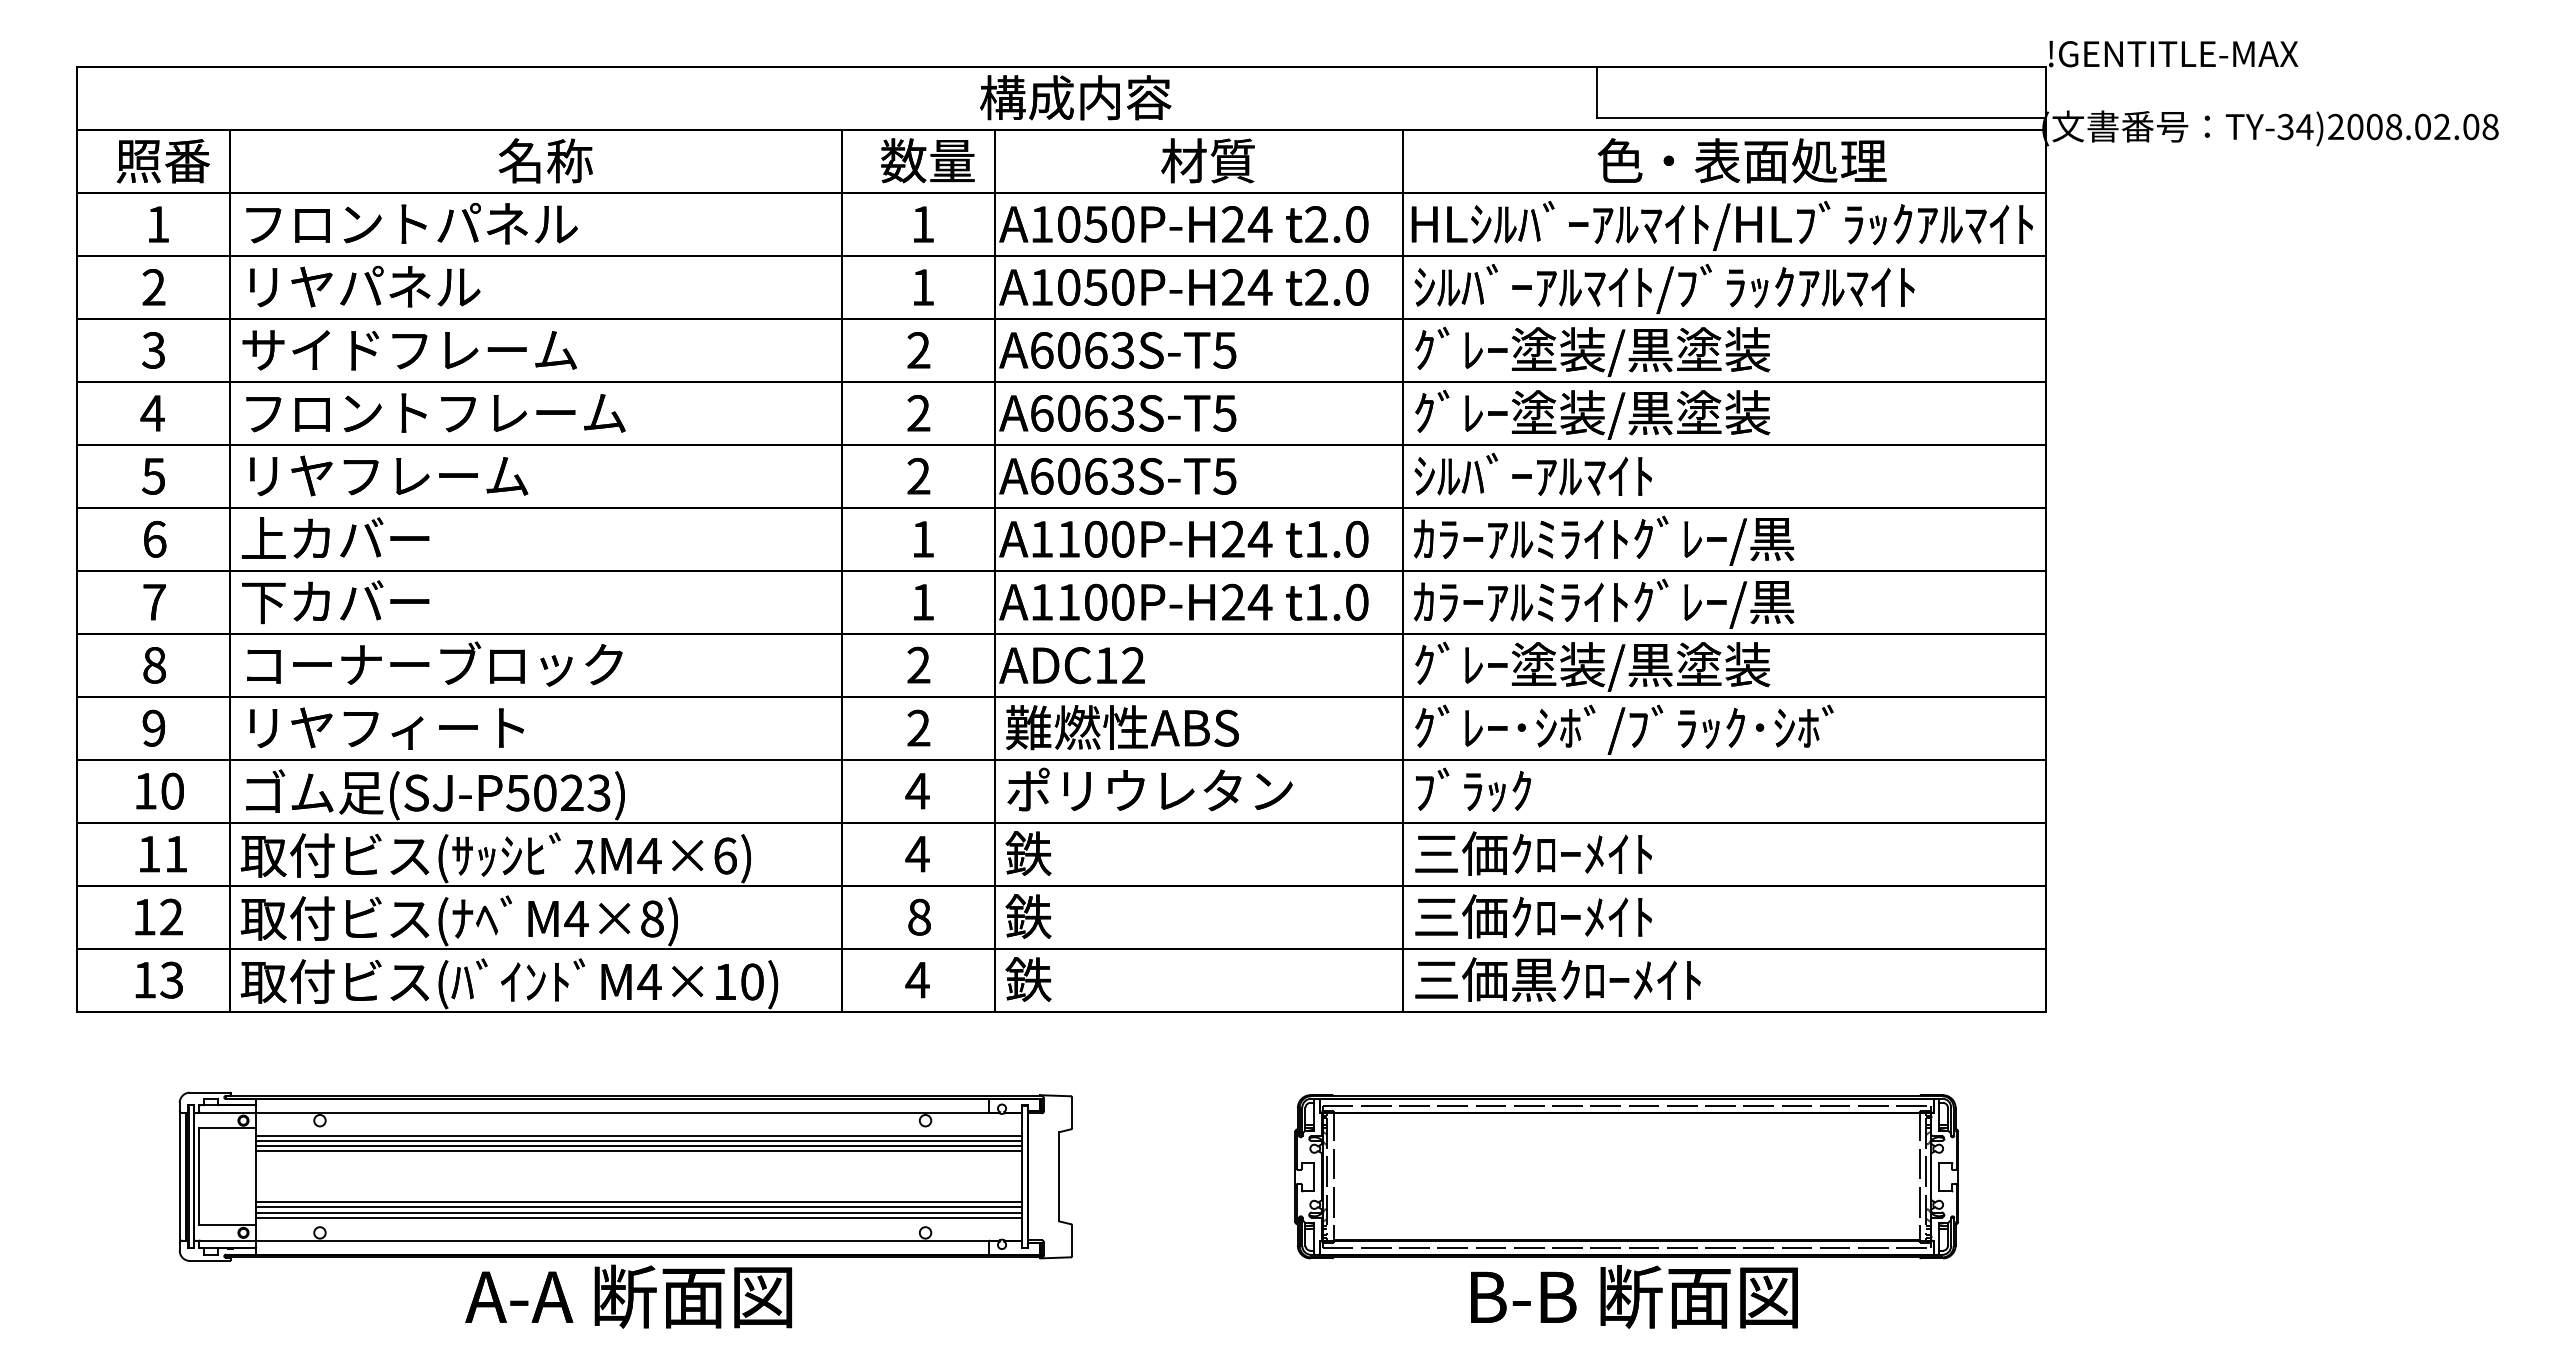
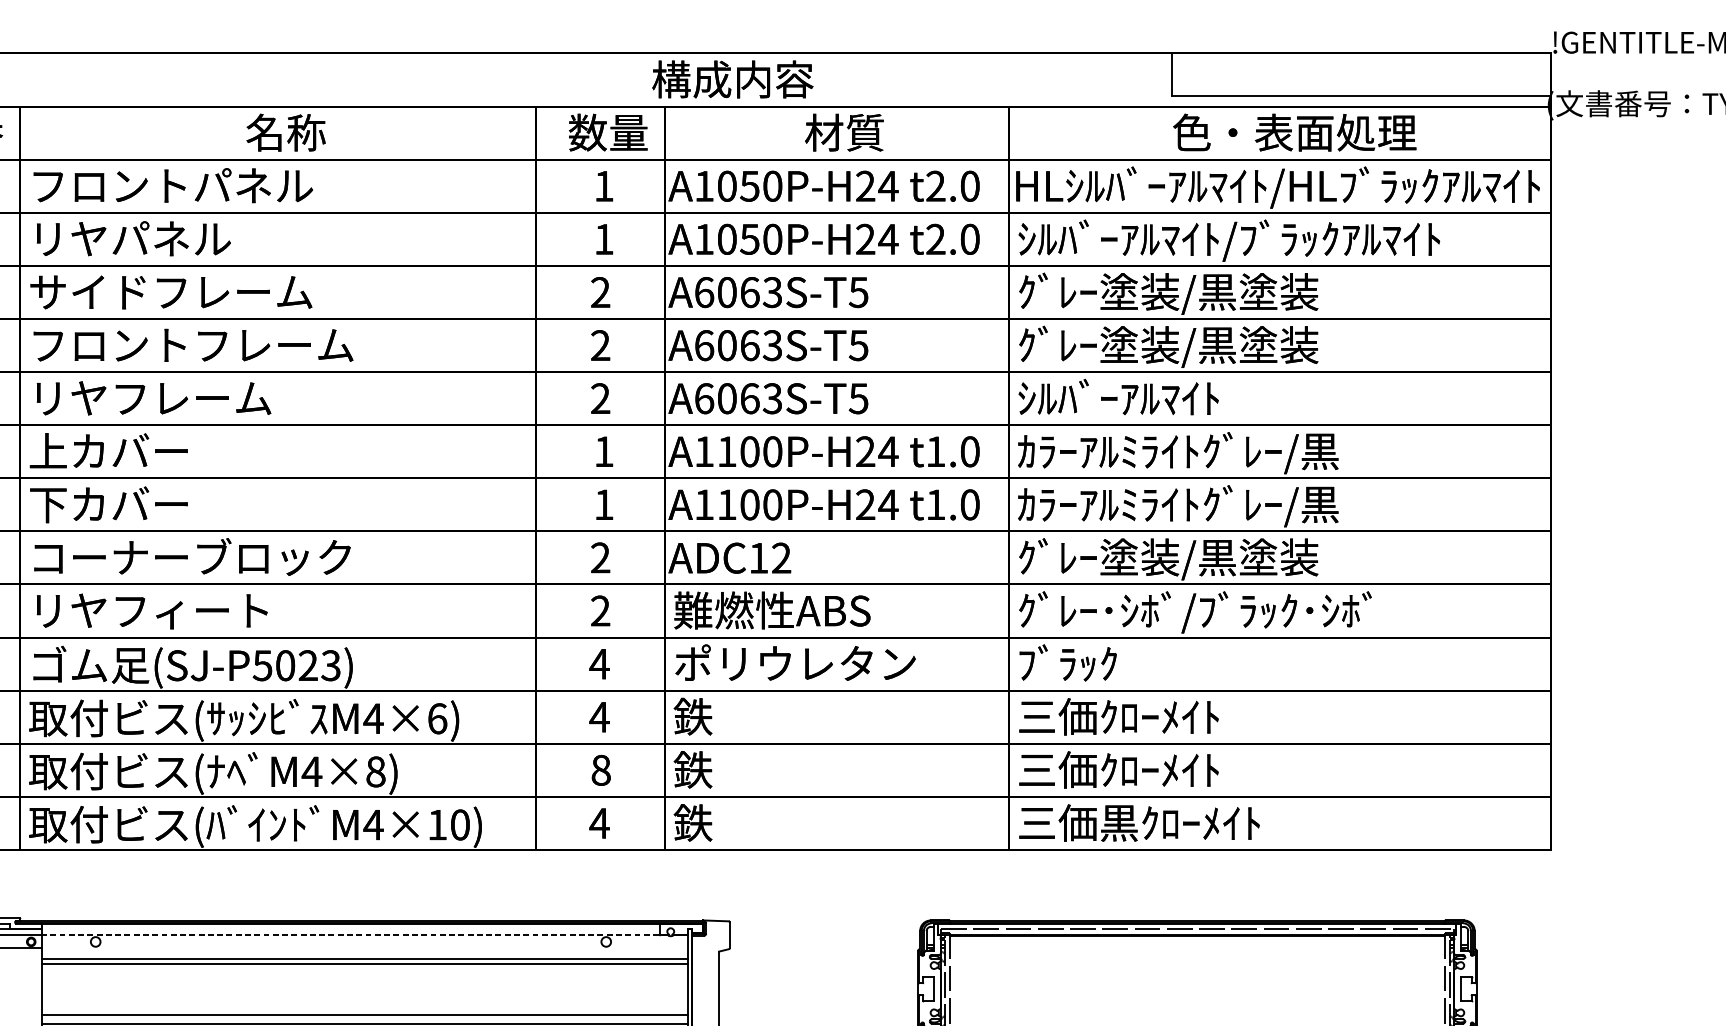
line: (627, 1113) -> (354, 935), solid -> dashed
line: (639, 1136) -> (365, 955), removed
line: (639, 1151) -> (365, 967), removed
line: (639, 1202) -> (365, 1010), removed
line: (639, 1212) -> (365, 1019), removed

